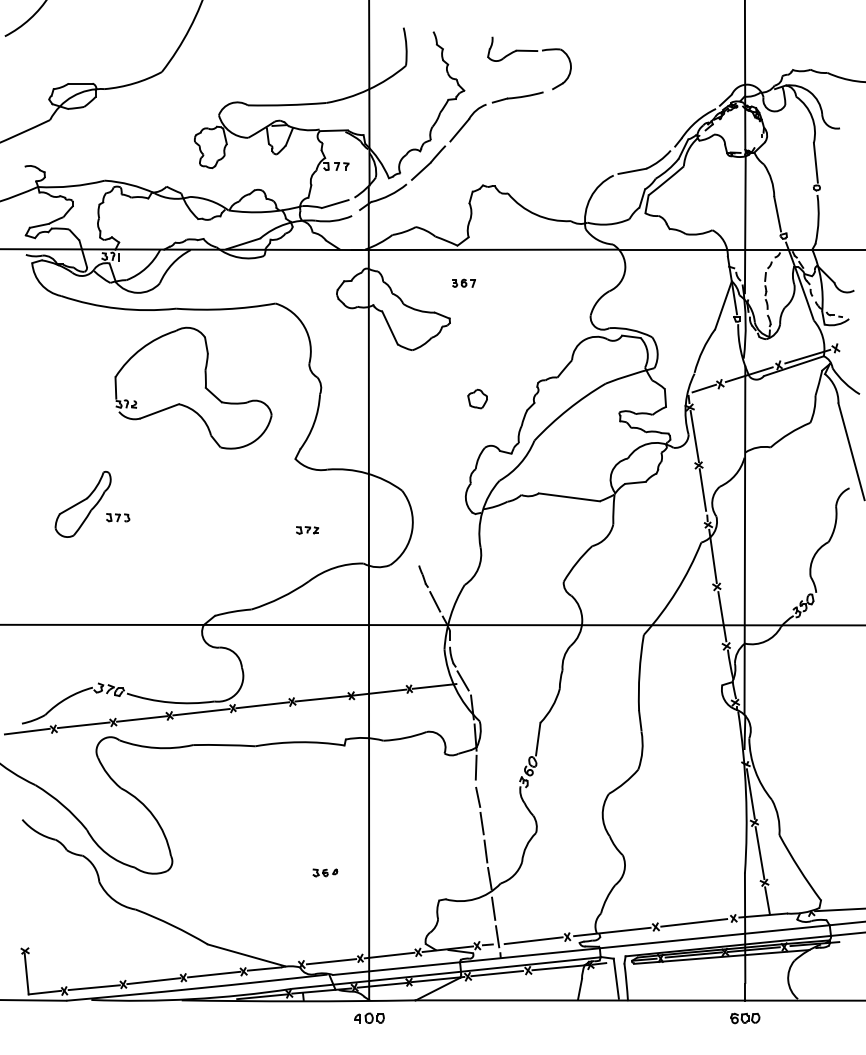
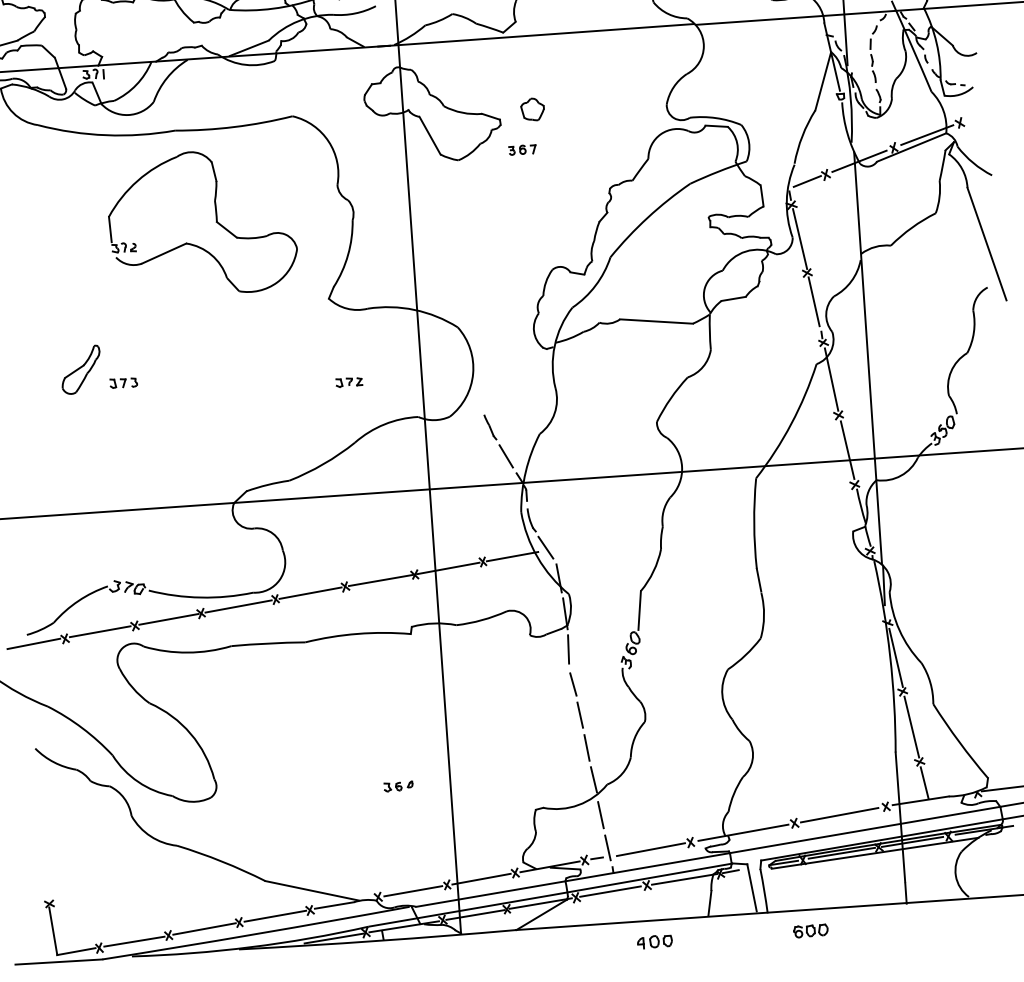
part: (463, 282) -> (522, 148), moved
part: (477, 398) -> (532, 108), moved
part: (82, 503) -> (80, 369), size x0.6
part: (369, 1017) -> (654, 940), moved
part: (745, 1018) -> (811, 931), moved

